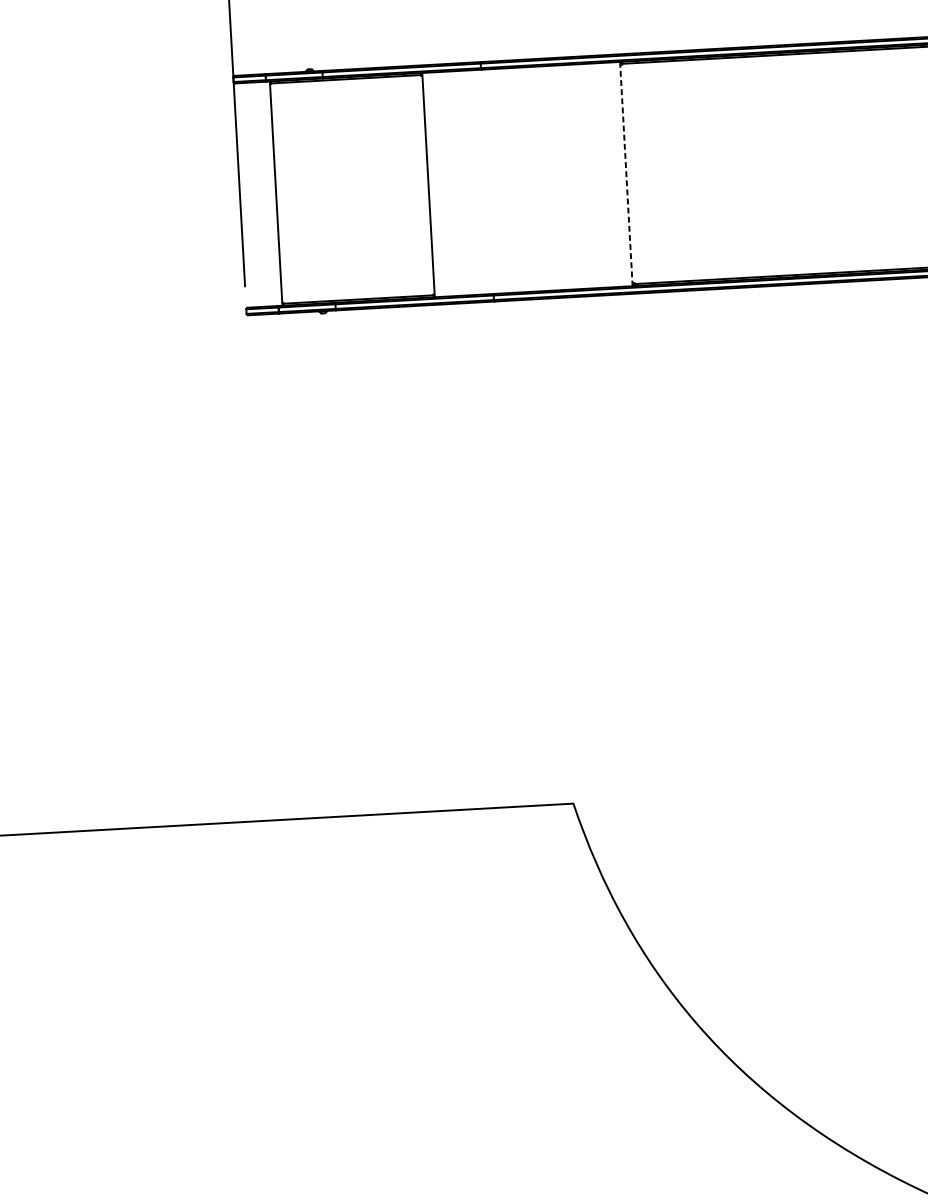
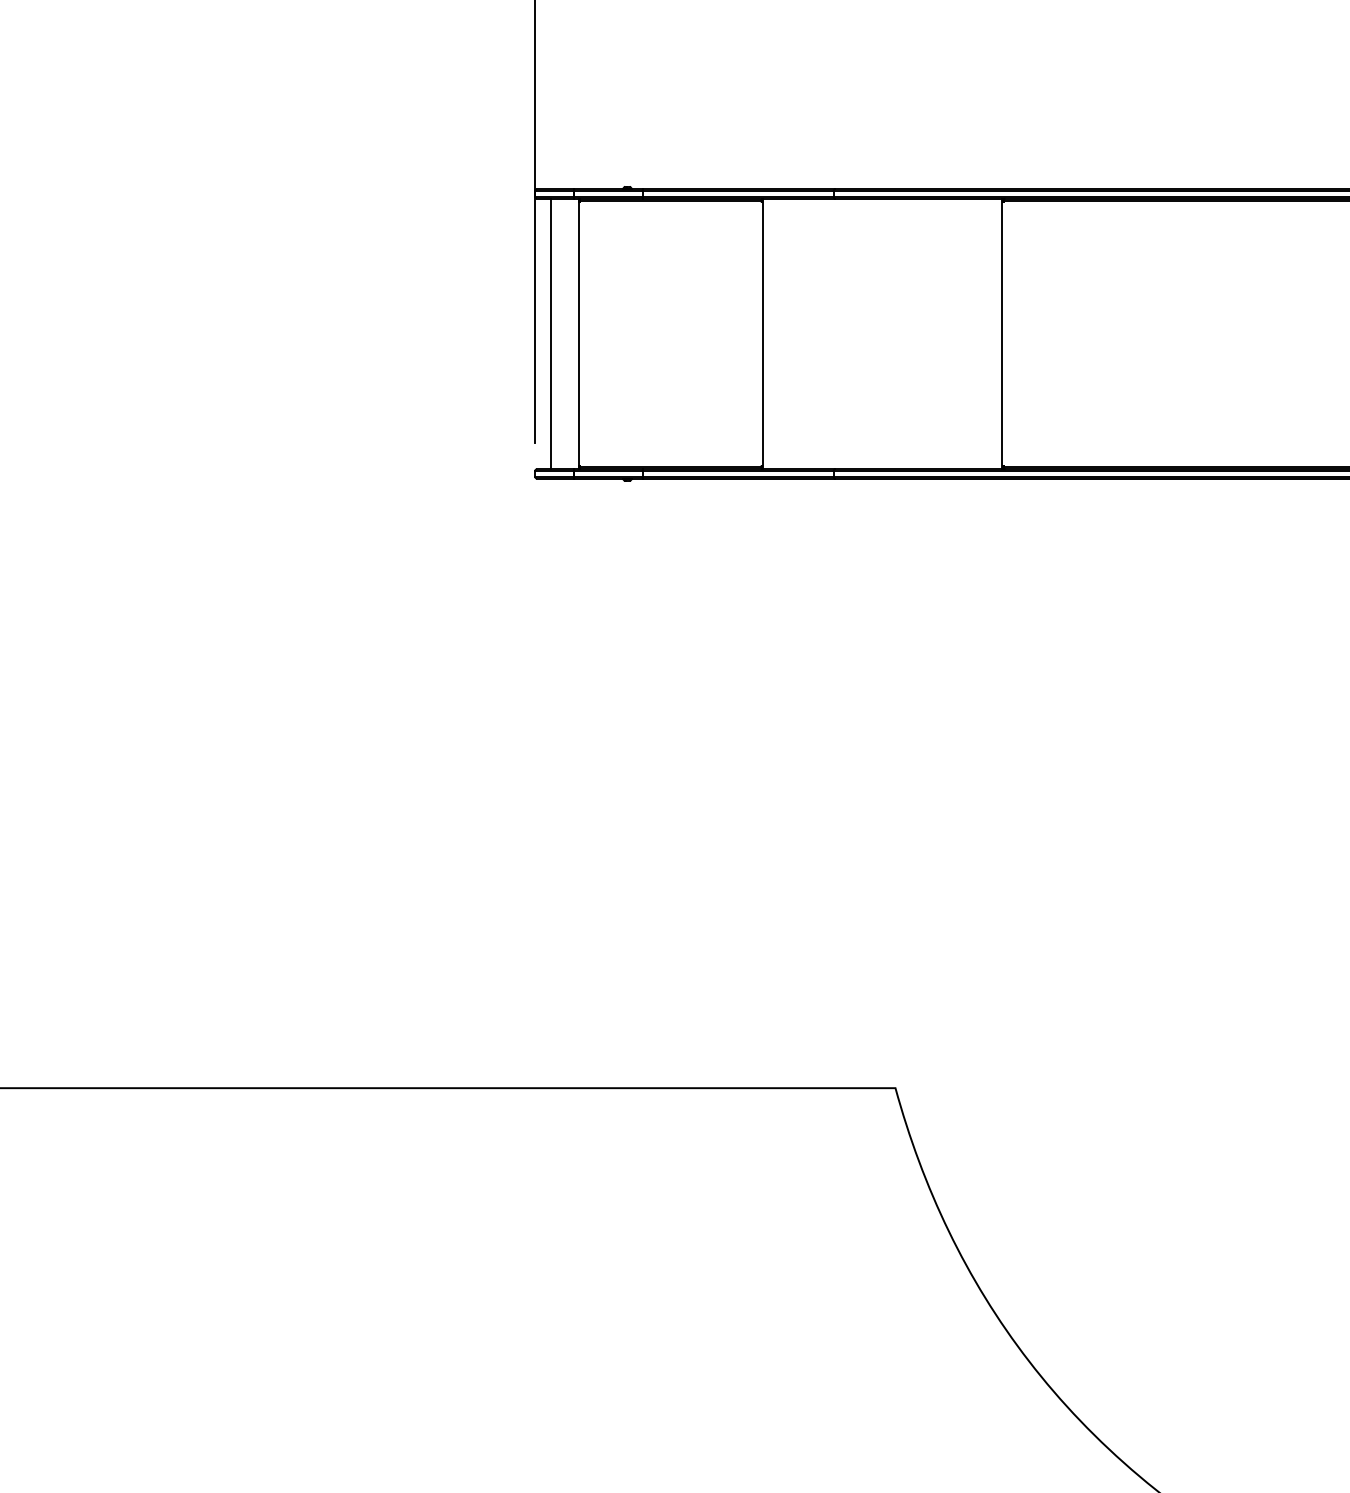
line: (626, 174) -> (1001, 334), dashed -> solid
line: (252, 194) -> (550, 333), added

